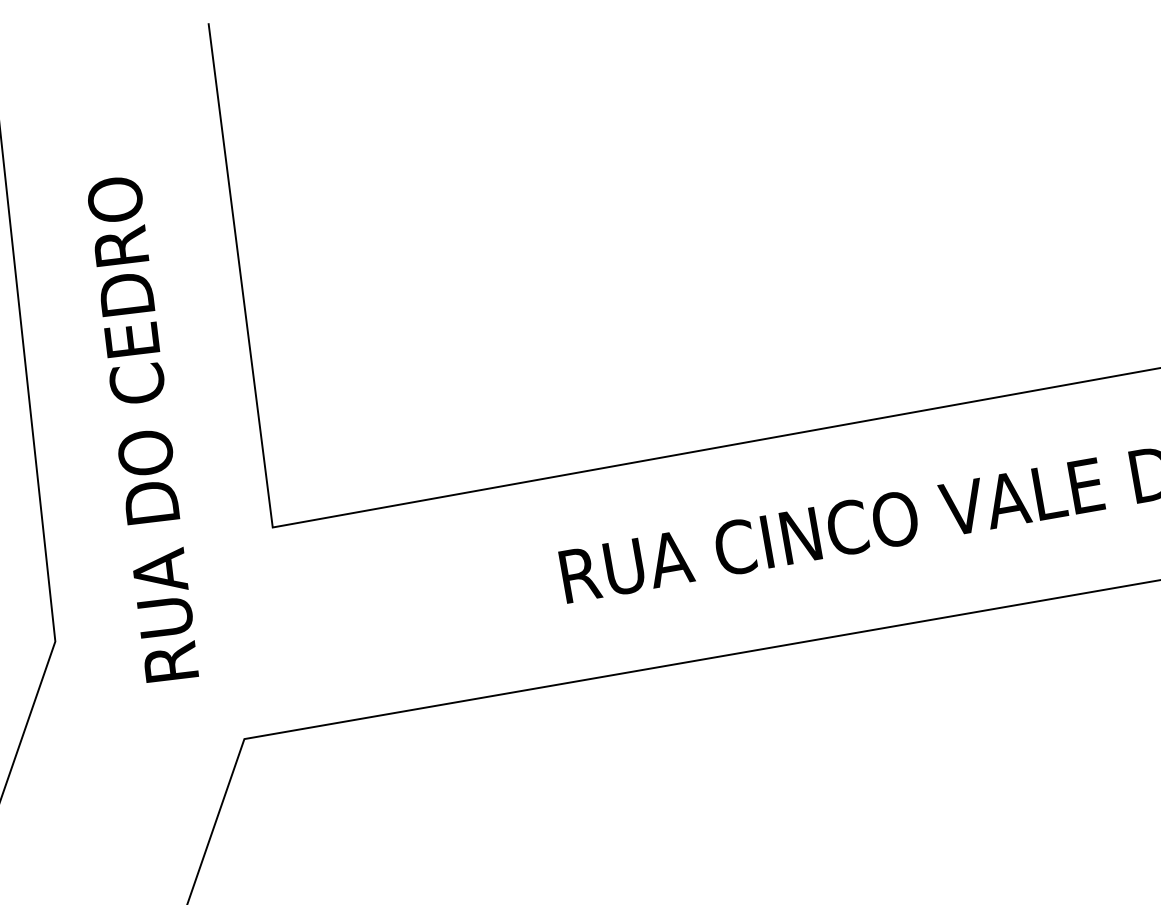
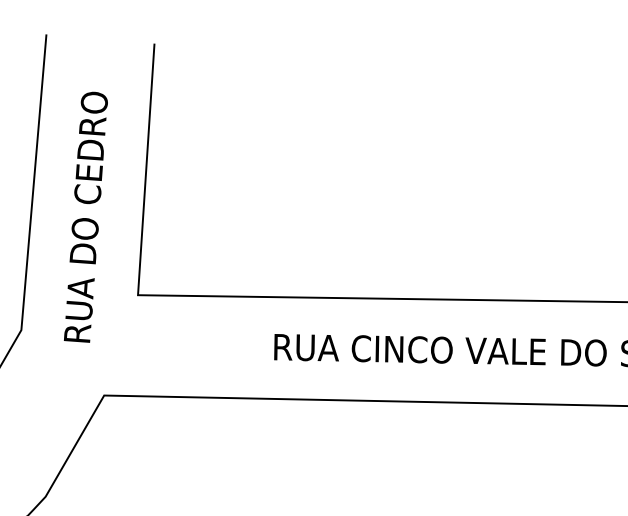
text: (141, 428) -> (85, 216), moved

